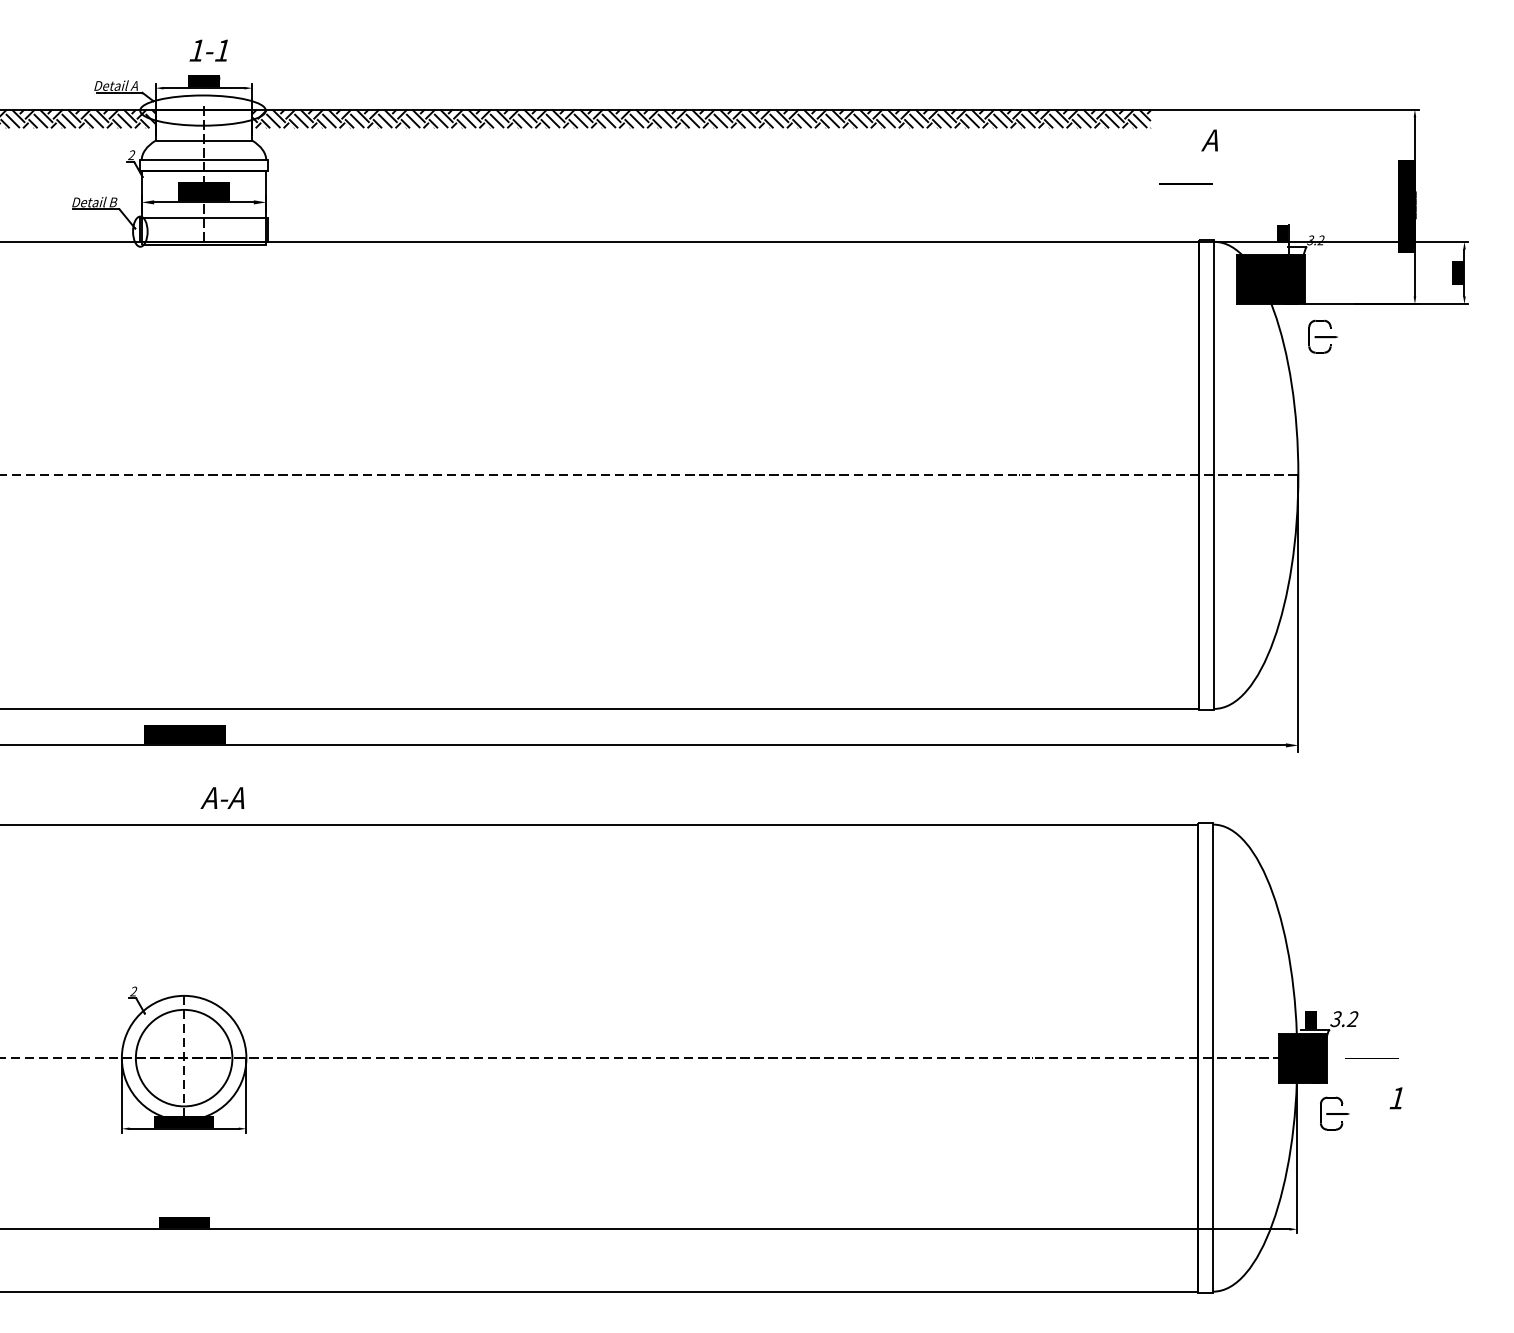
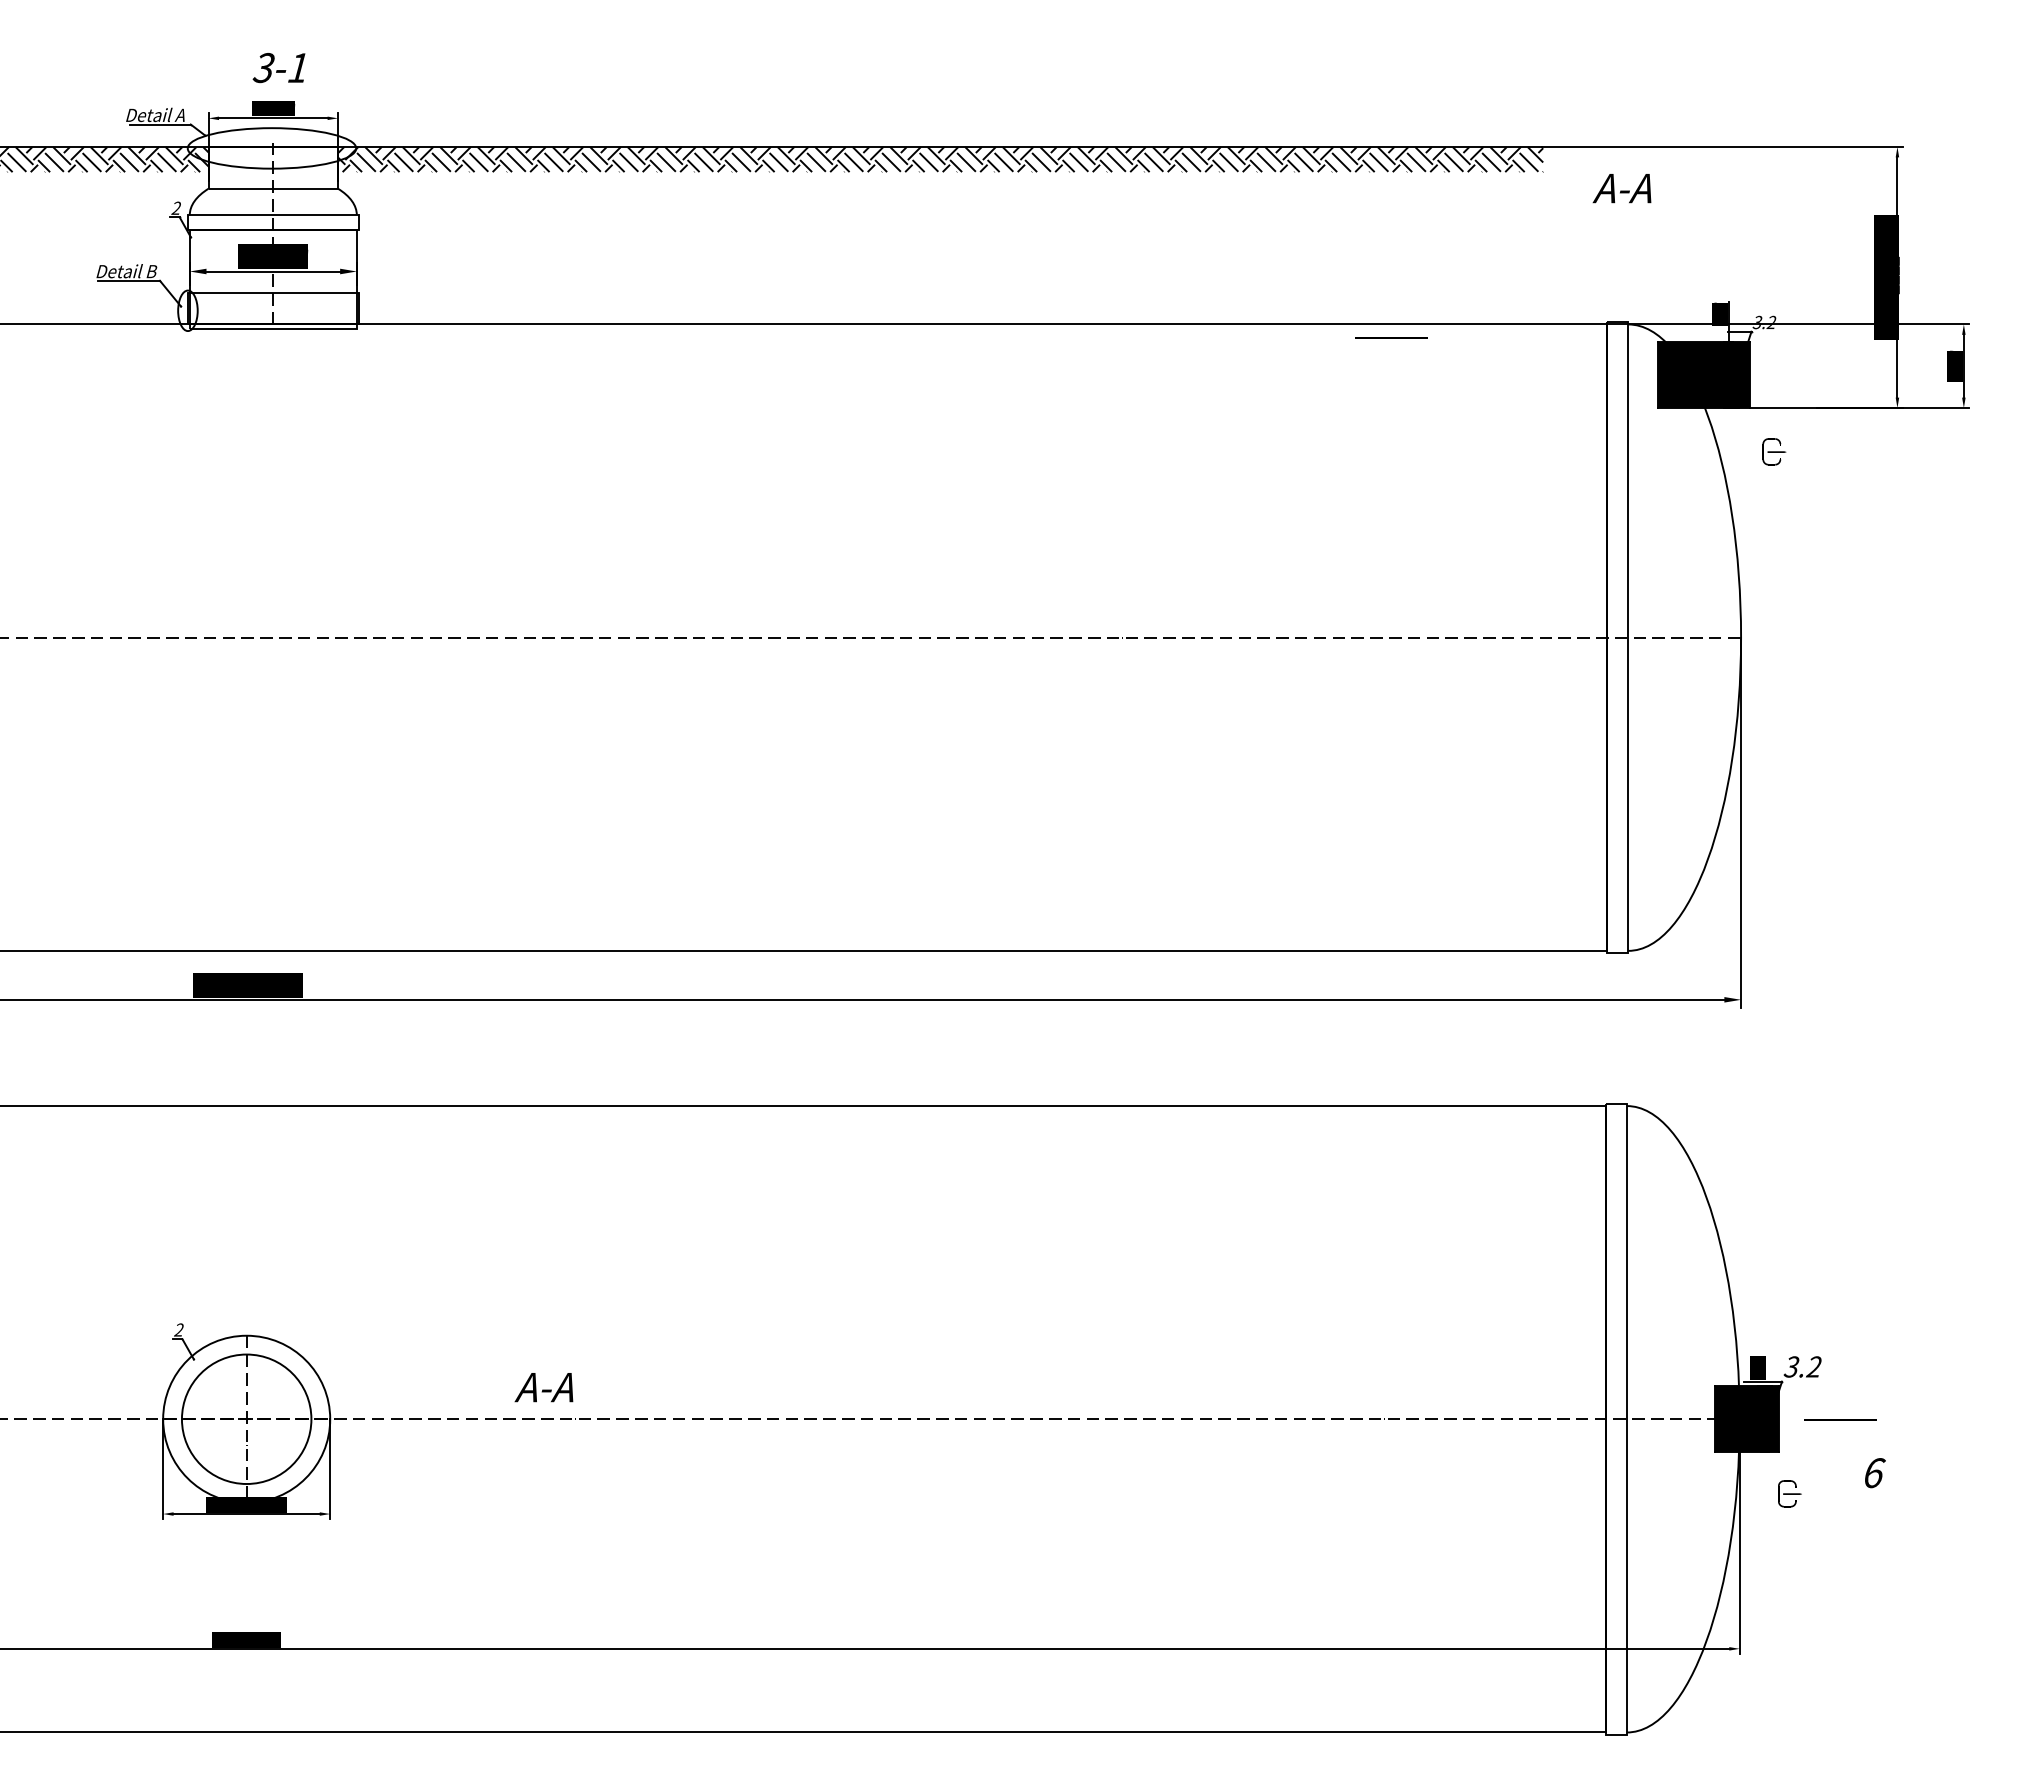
text: (196, 51) -> (263, 68), 1-1 -> 3-1
text: (1209, 140) -> (1621, 188), А -> А-А
line: (1186, 183) -> (1391, 337), moved
part: (1323, 336) -> (1774, 451), size x0.6
text: (222, 798) -> (543, 1387), moved
text: (1397, 1098) -> (1874, 1473), 1 -> 6
part: (1334, 1113) -> (1789, 1493), size x0.6

